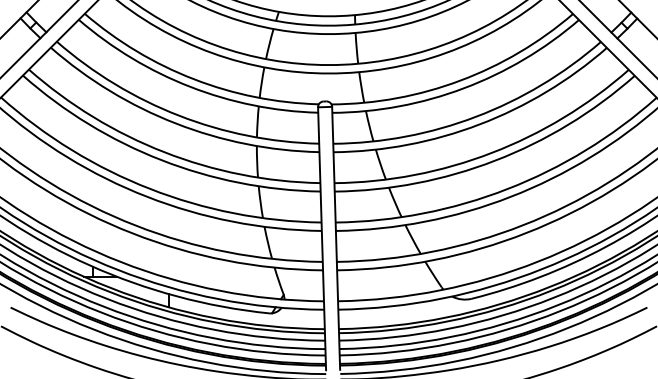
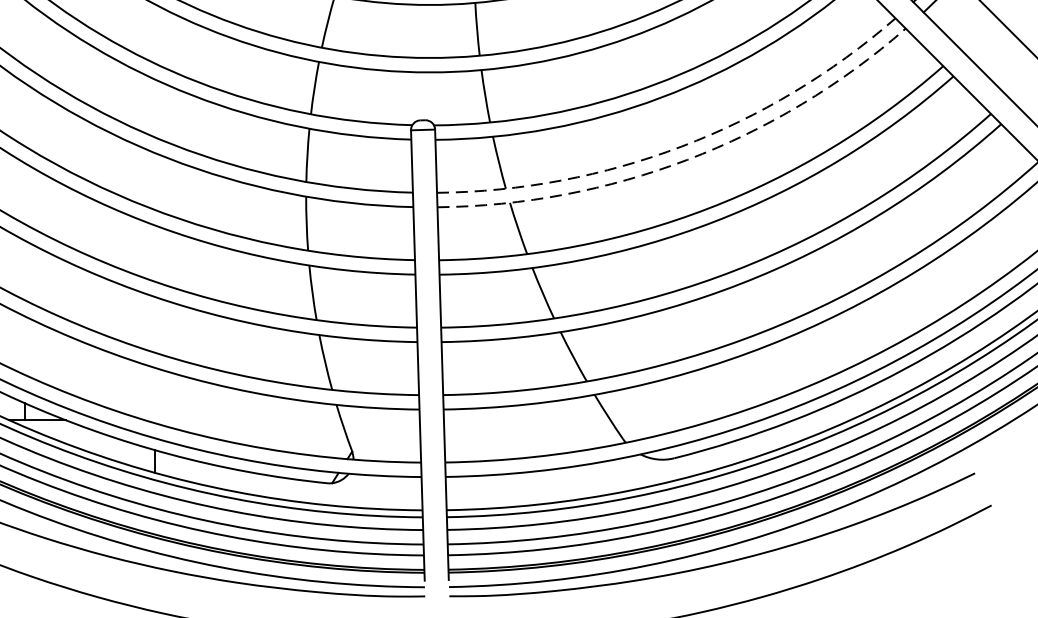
arc: (476, 116) -> (682, 146), solid -> dashed
arc: (479, 124) -> (687, 159), solid -> dashed

